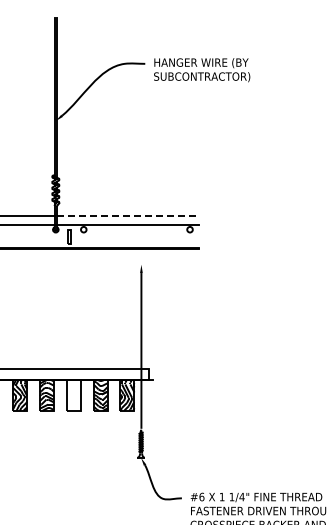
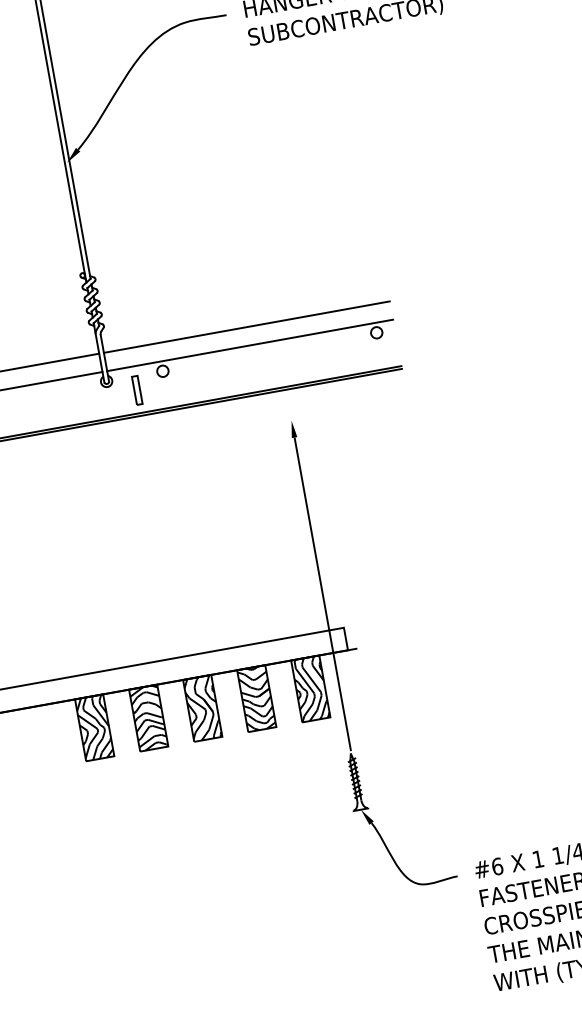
line: (128, 215) -> (247, 326), dashed -> solid
hatch: (73, 395) -> (202, 708), added

